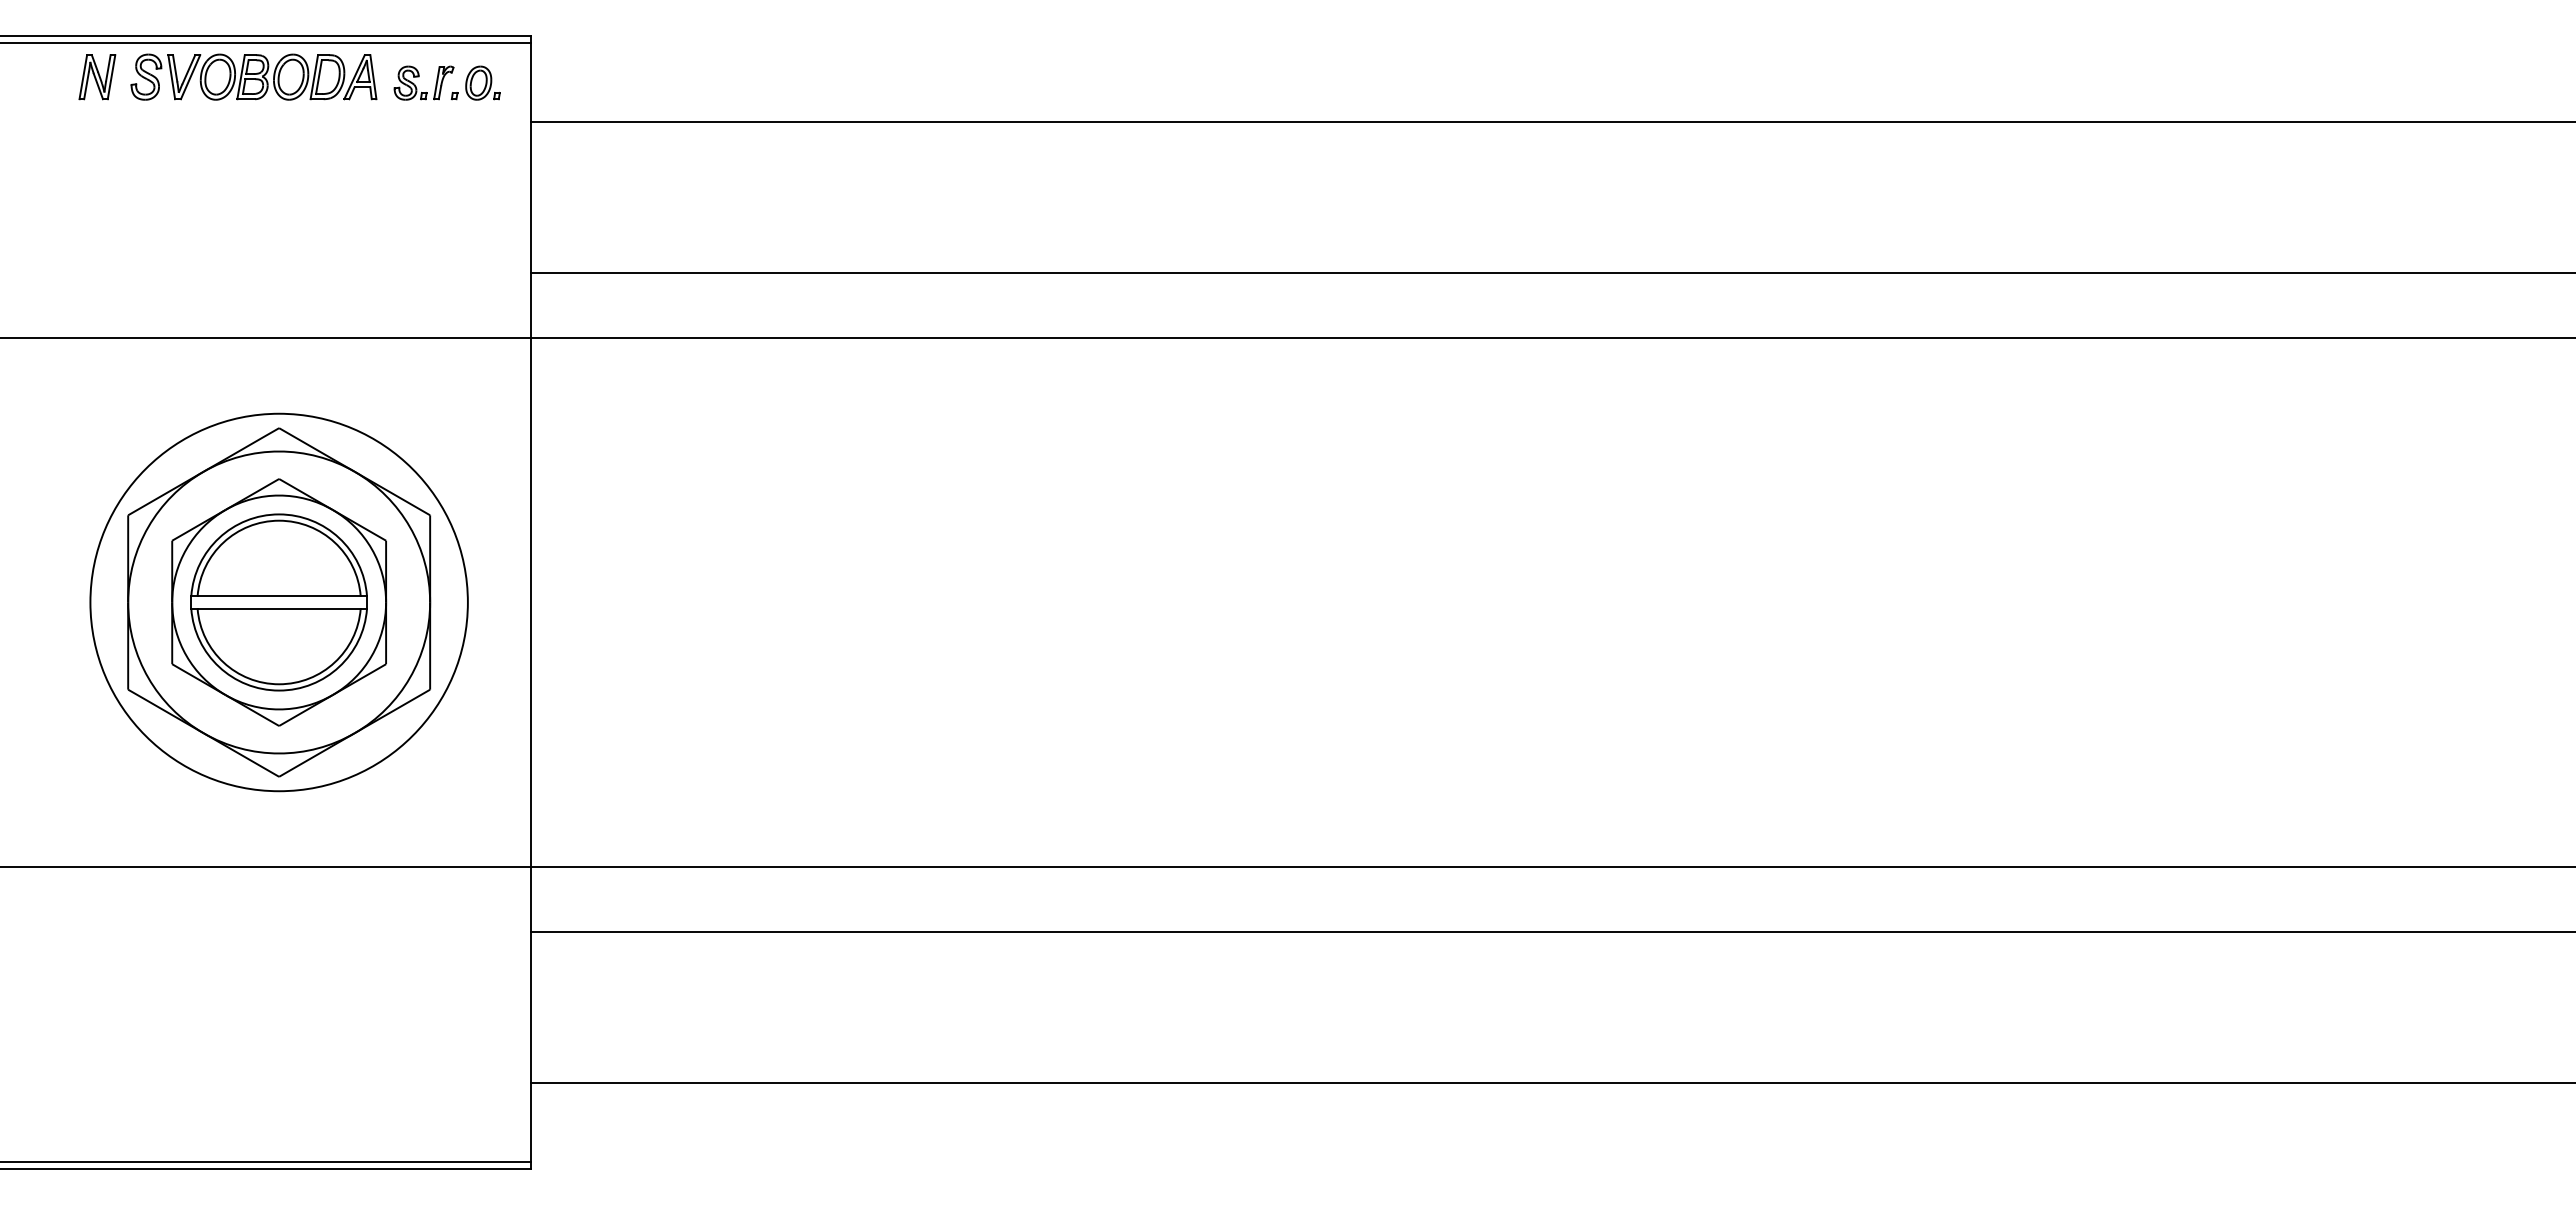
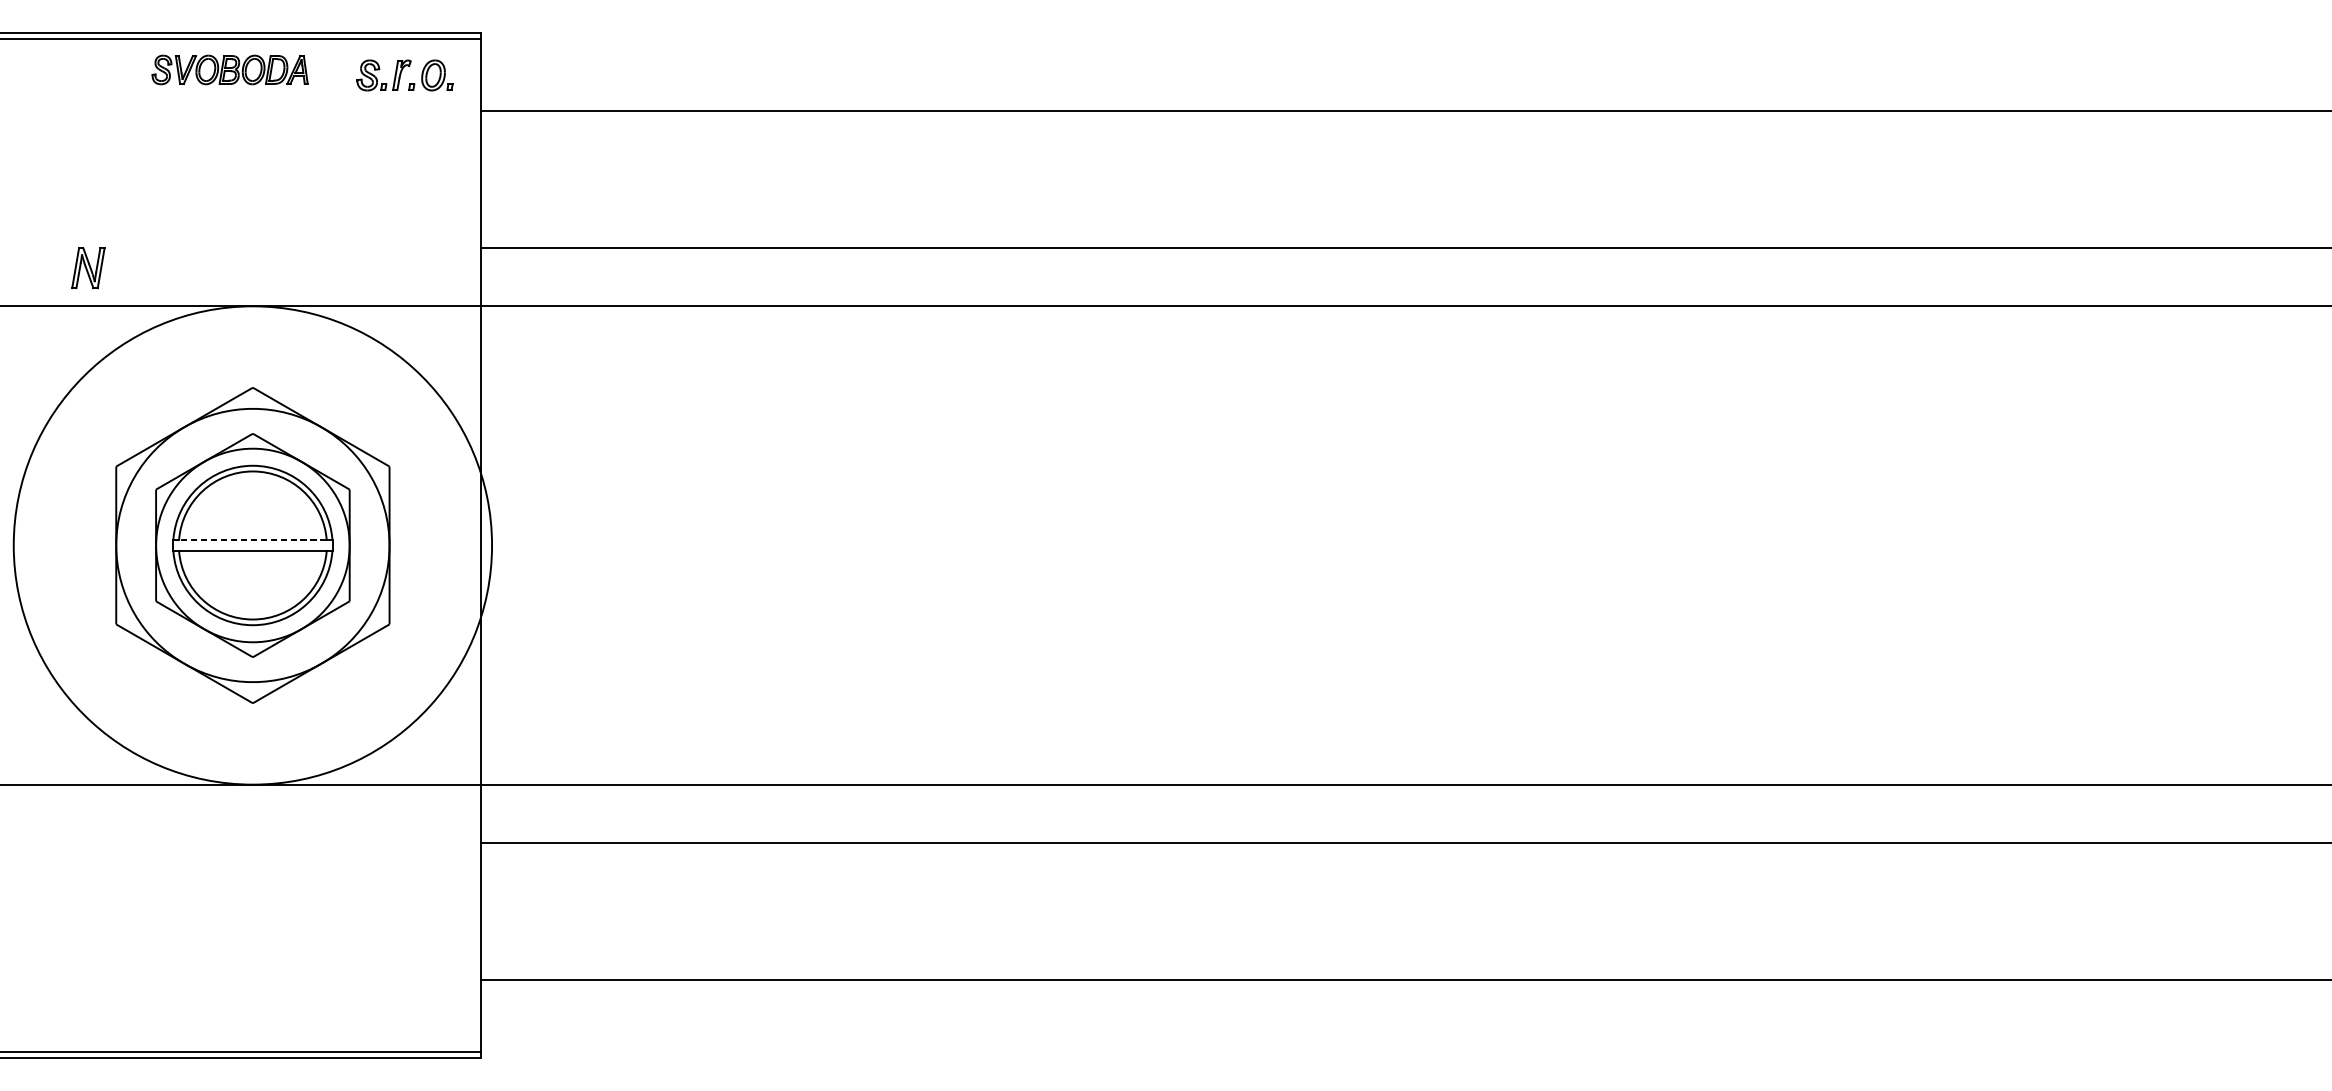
part: (253, 76) -> (229, 69), size x0.7
part: (97, 77) -> (88, 268), moved
line: (279, 596) -> (253, 540), solid -> dashed
circle: (278, 602) -> (252, 545), size x1.4

